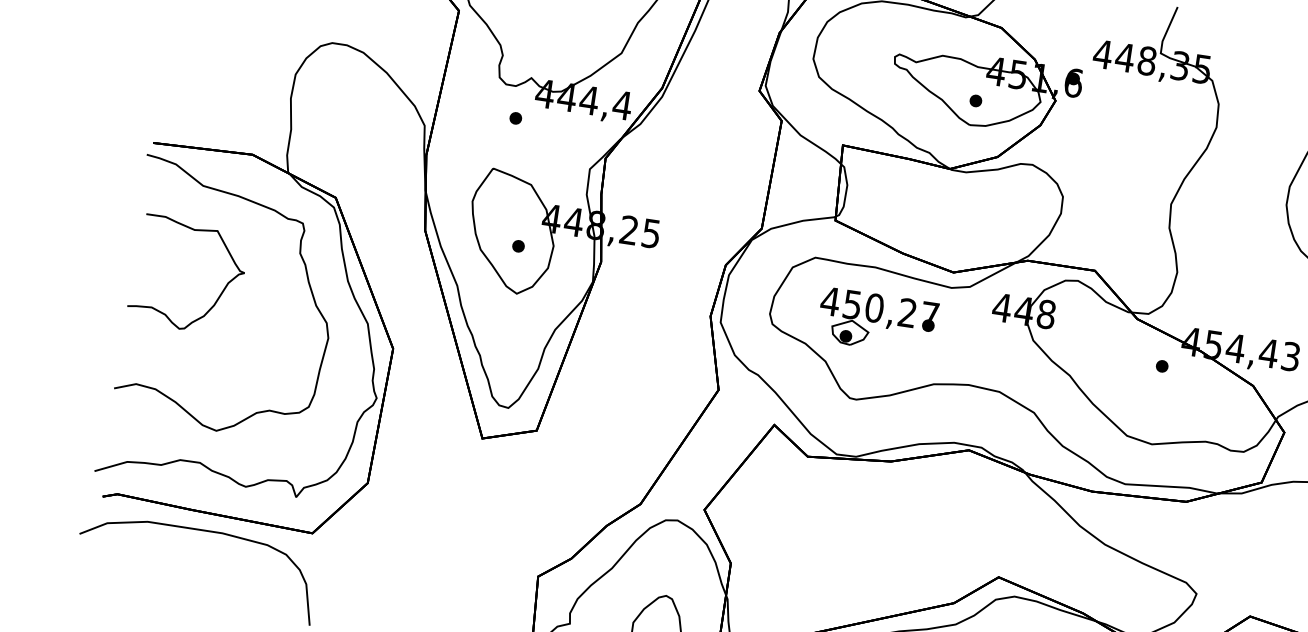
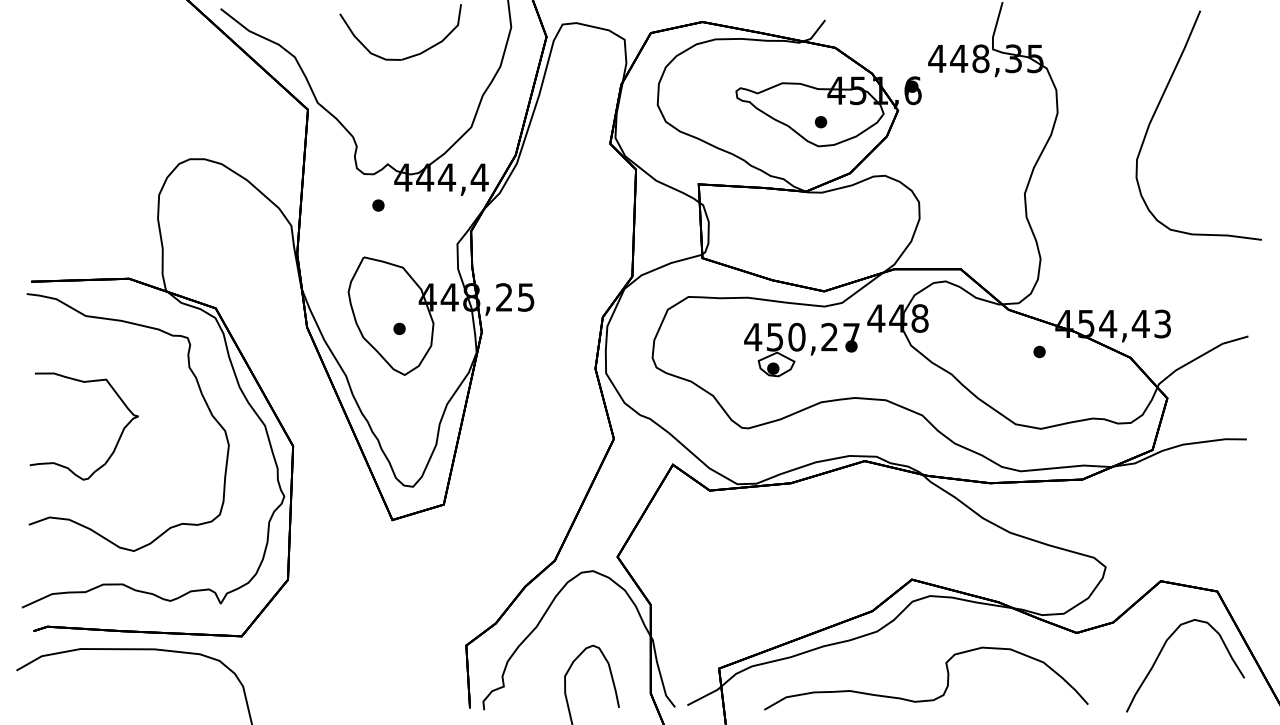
curve: (218, 296) -> (116, 442), moved
part: (877, 321) -> (801, 349), moved

